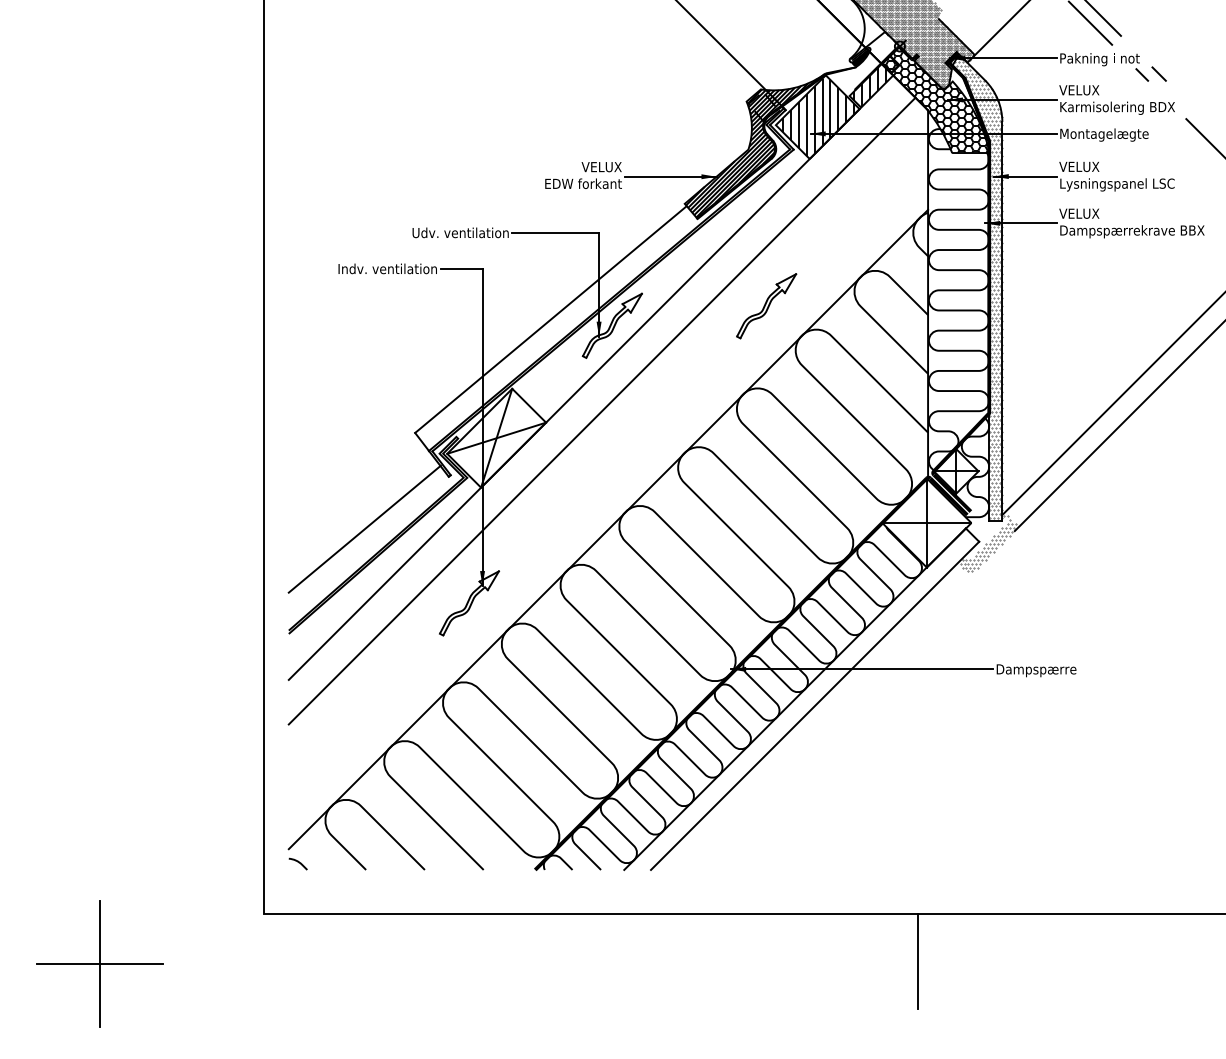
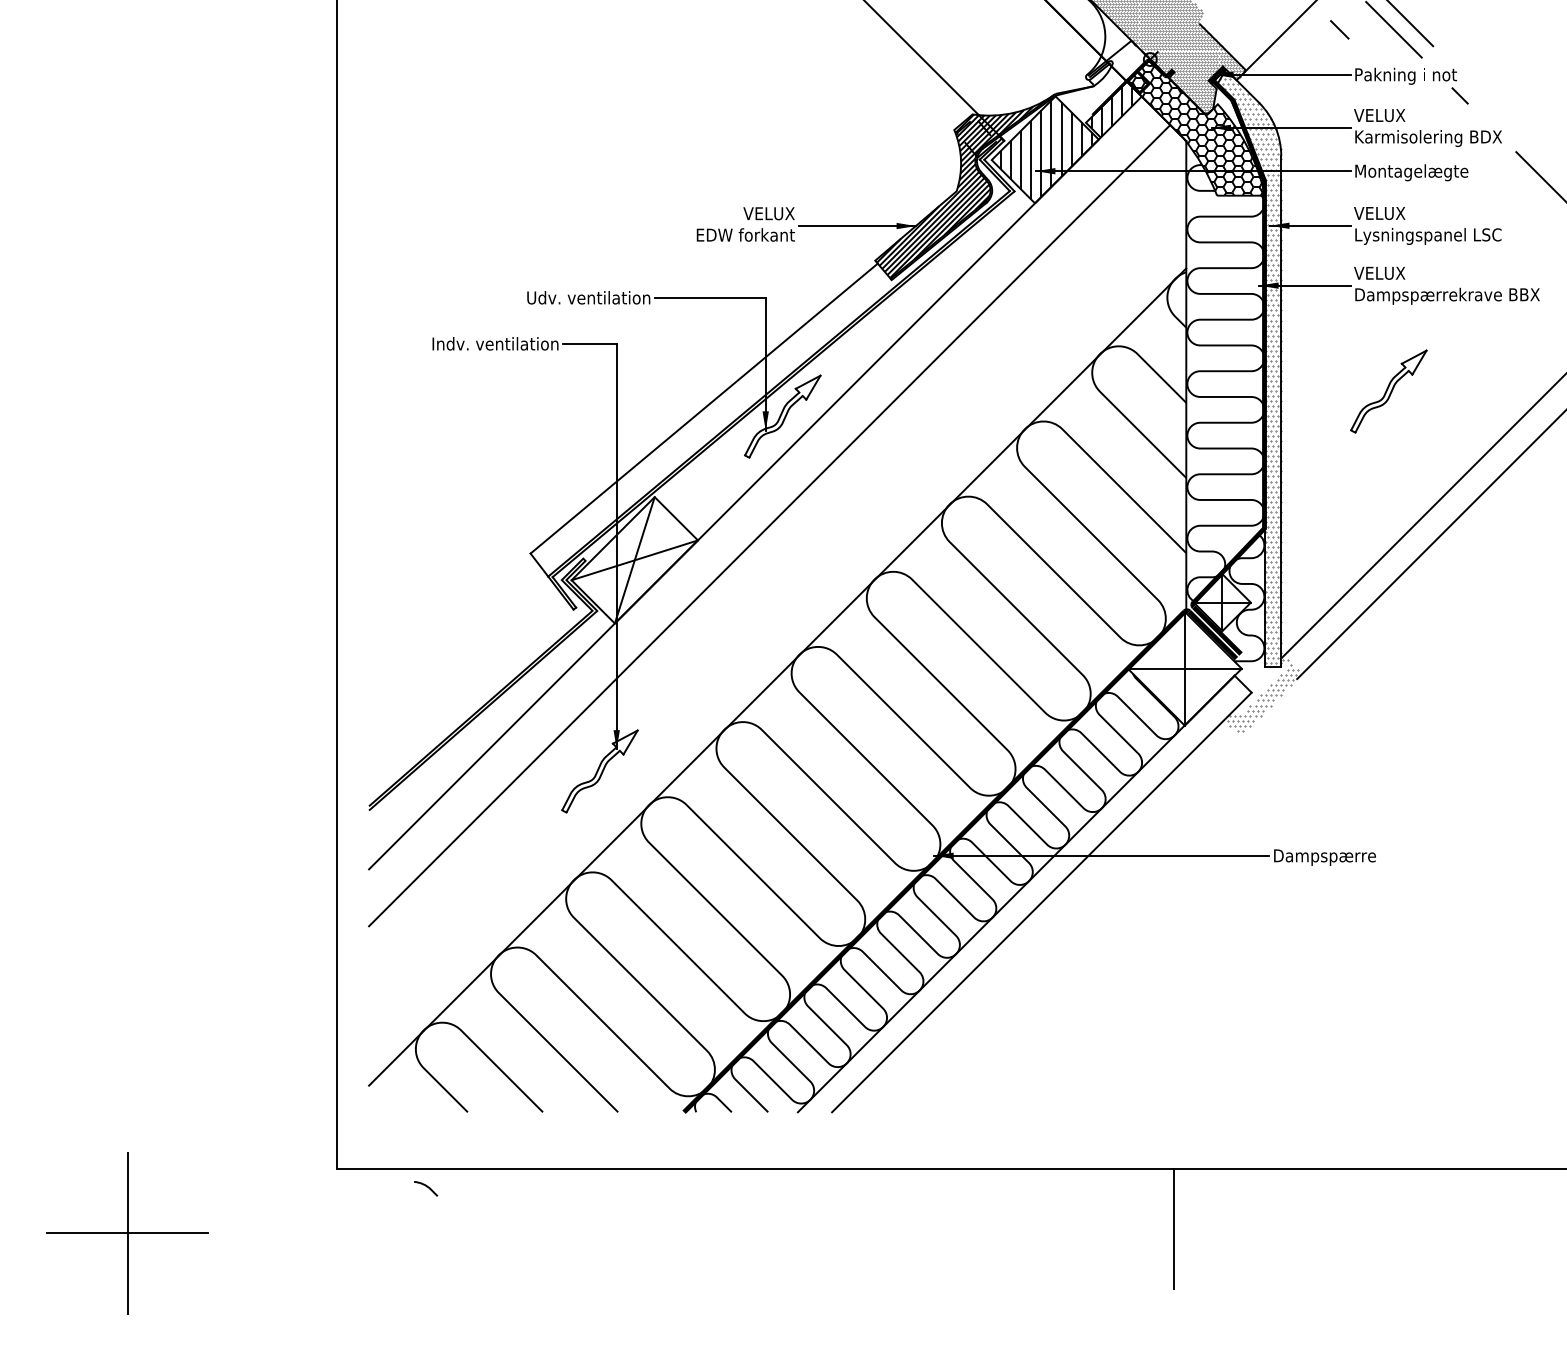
hatch: (860, 57) -> (1100, 73), removed
line: (1158, 73) -> (1339, 29), moved
part: (766, 306) -> (1388, 391), moved
line: (365, 529) -> (466, 676), removed
curve: (298, 863) -> (426, 1187), moved

